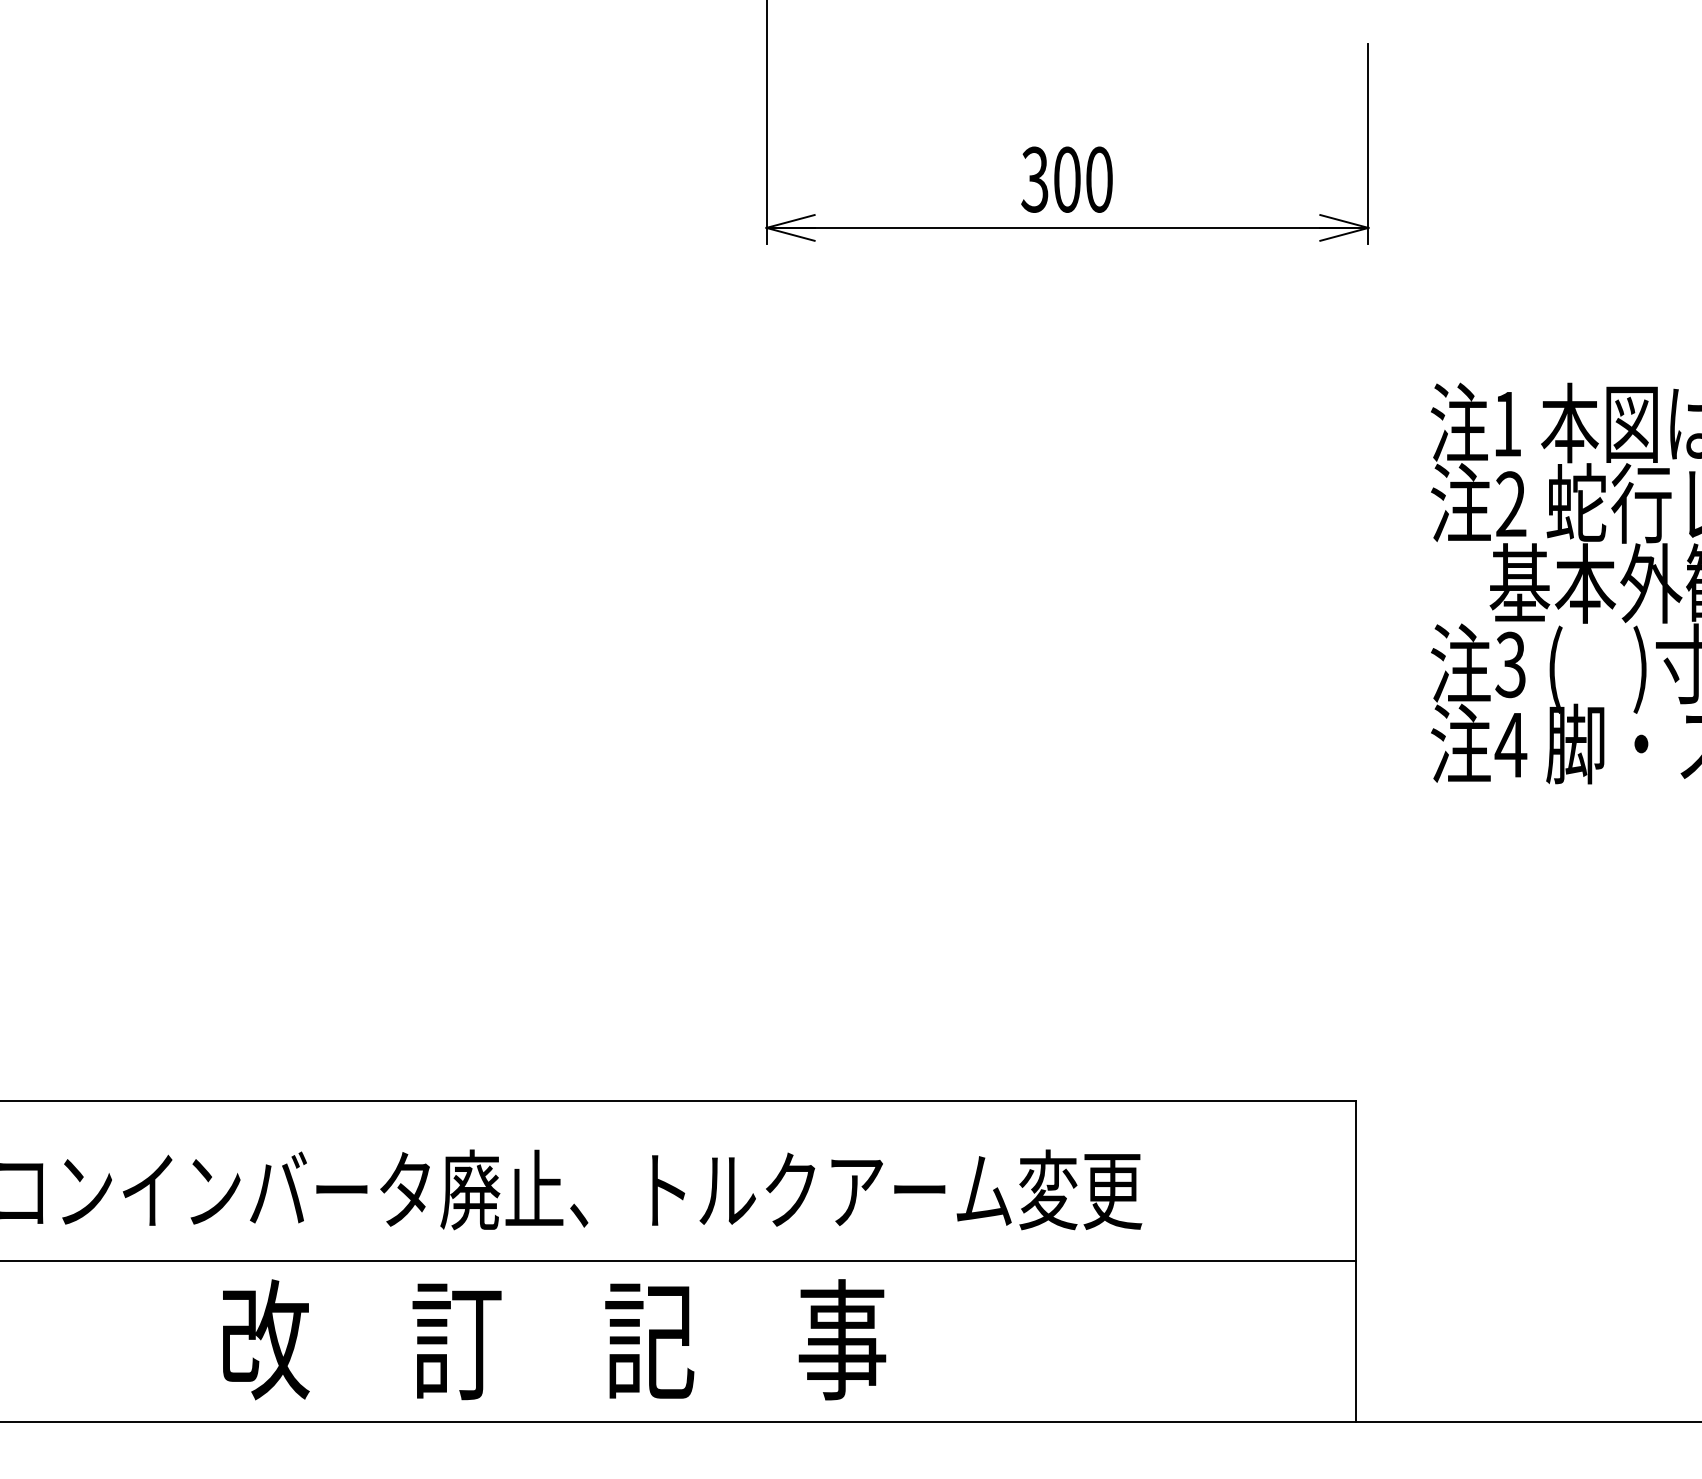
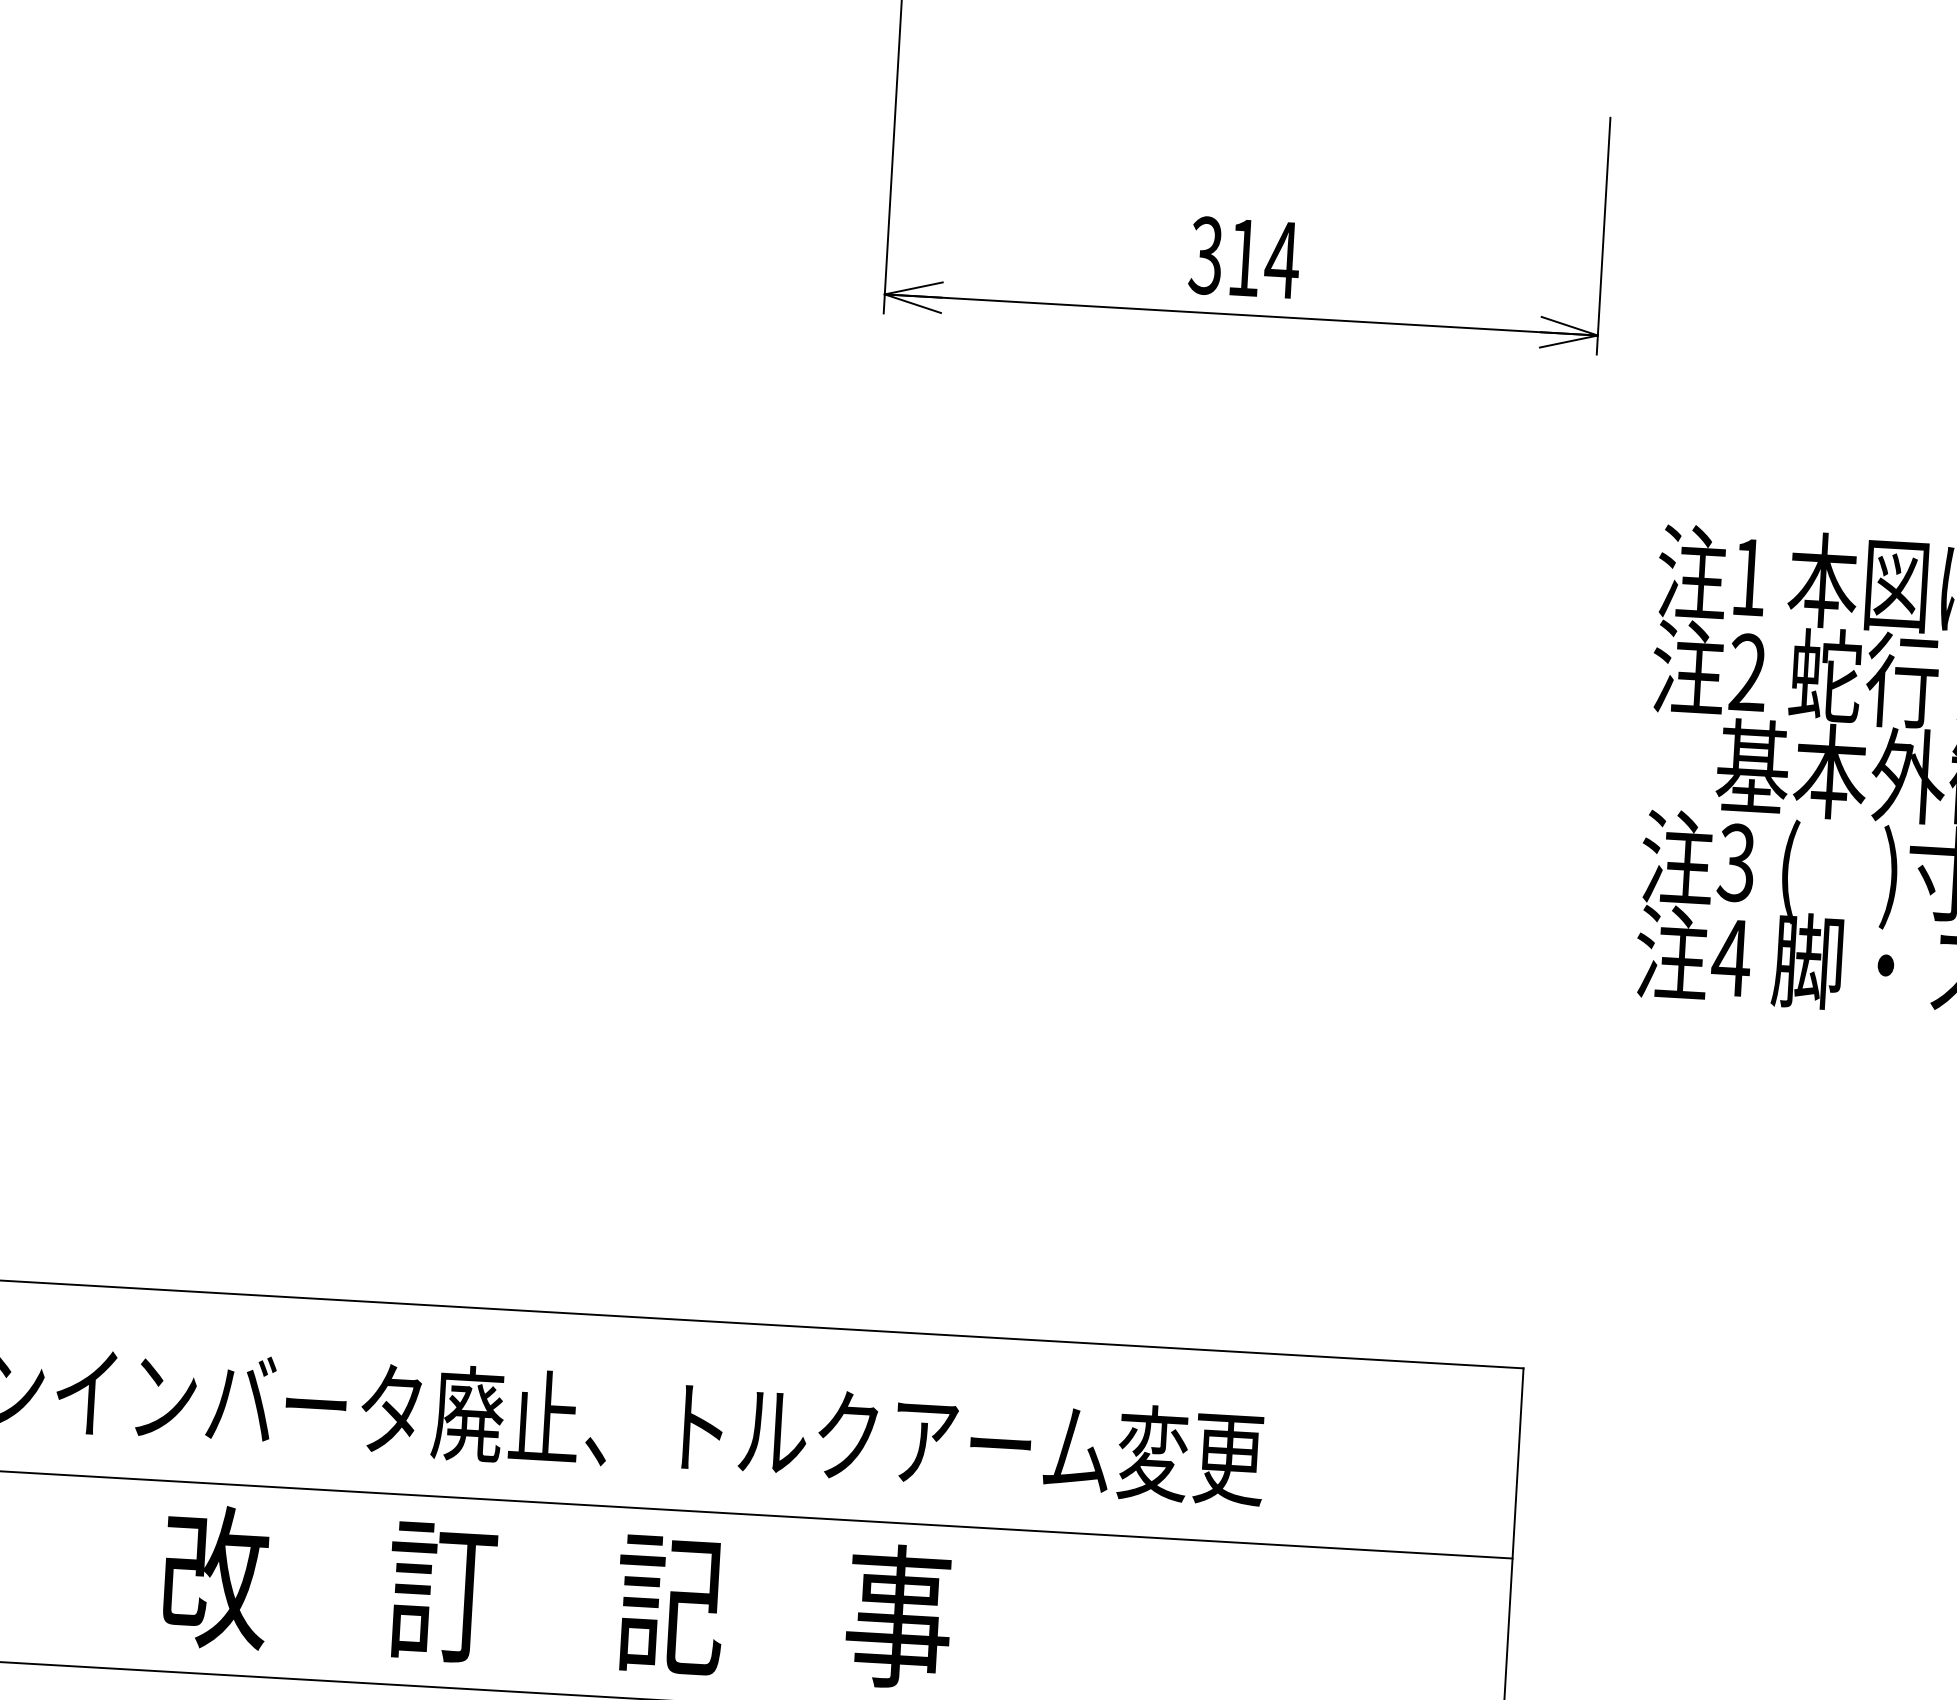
text: (1083, 179) -> (1263, 258), 300 -> 314

